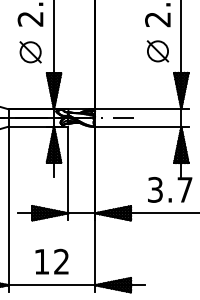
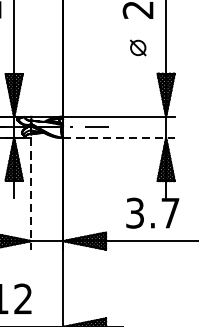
part: (157, 51) -> (137, 48), size x0.6
line: (141, 126) -> (118, 137), solid -> dashed
line: (68, 173) -> (31, 193), solid -> dashed

